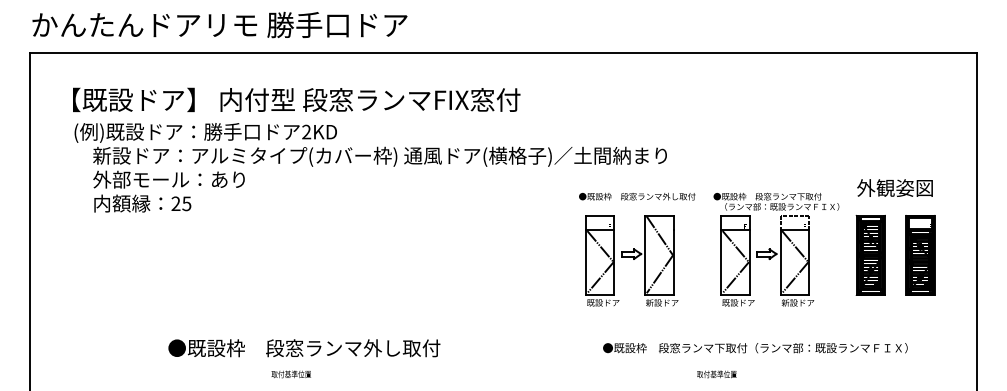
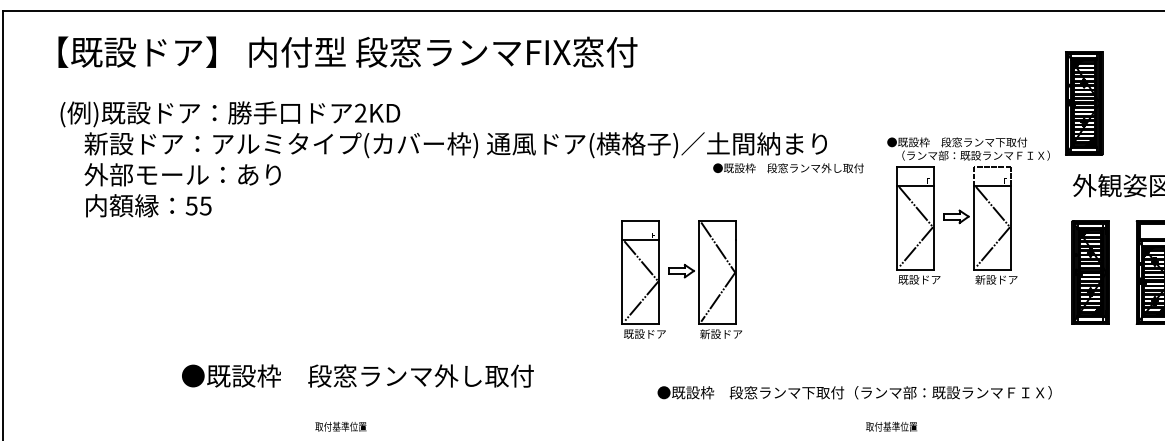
text: (296, 99) -> (347, 51), moved
part: (865, 124) -> (1083, 103), added
text: (637, 196) -> (788, 168), moved
text: (175, 203) -> (191, 205), 25 -> 55
part: (776, 249) -> (968, 210), moved
part: (631, 260) -> (681, 279), moved
text: (304, 348) -> (358, 376), moved
text: (755, 348) -> (854, 393), moved

